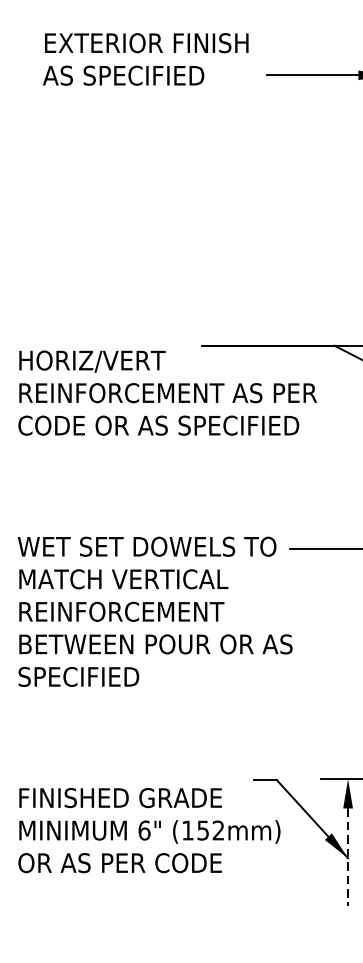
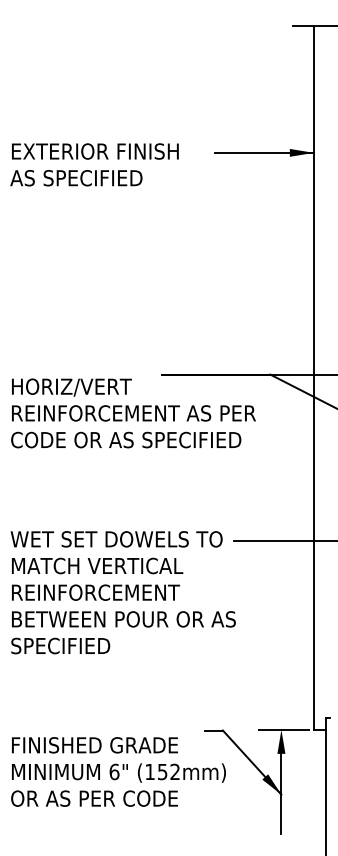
text: (145, 58) -> (94, 164), moved
line: (348, 858) -> (281, 794), dashed -> solid

